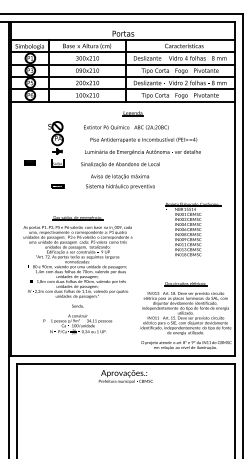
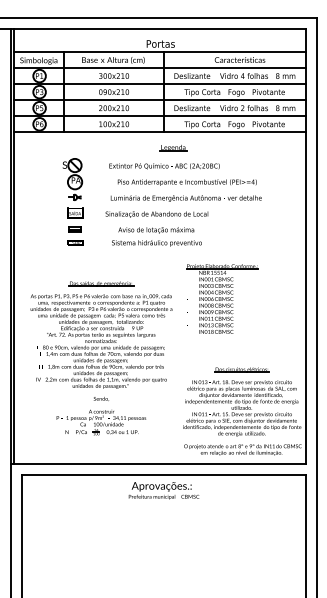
part: (29, 163) -> (74, 229), moved
part: (193, 229) -> (222, 298), moved

